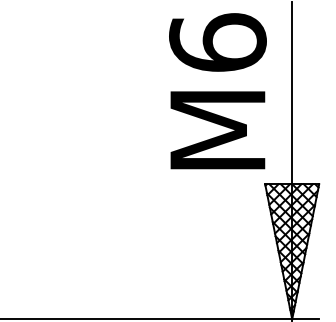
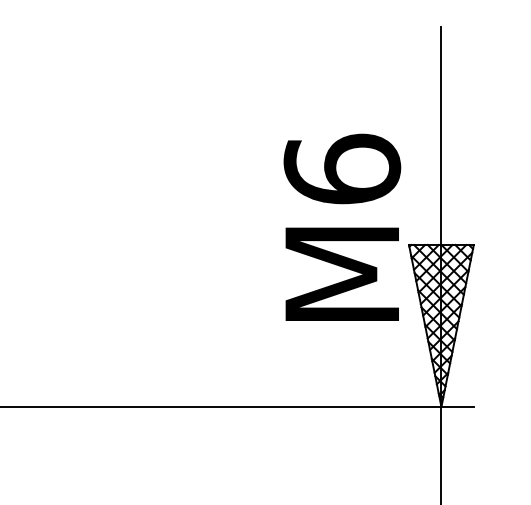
text: (218, 90) -> (342, 226), moved

